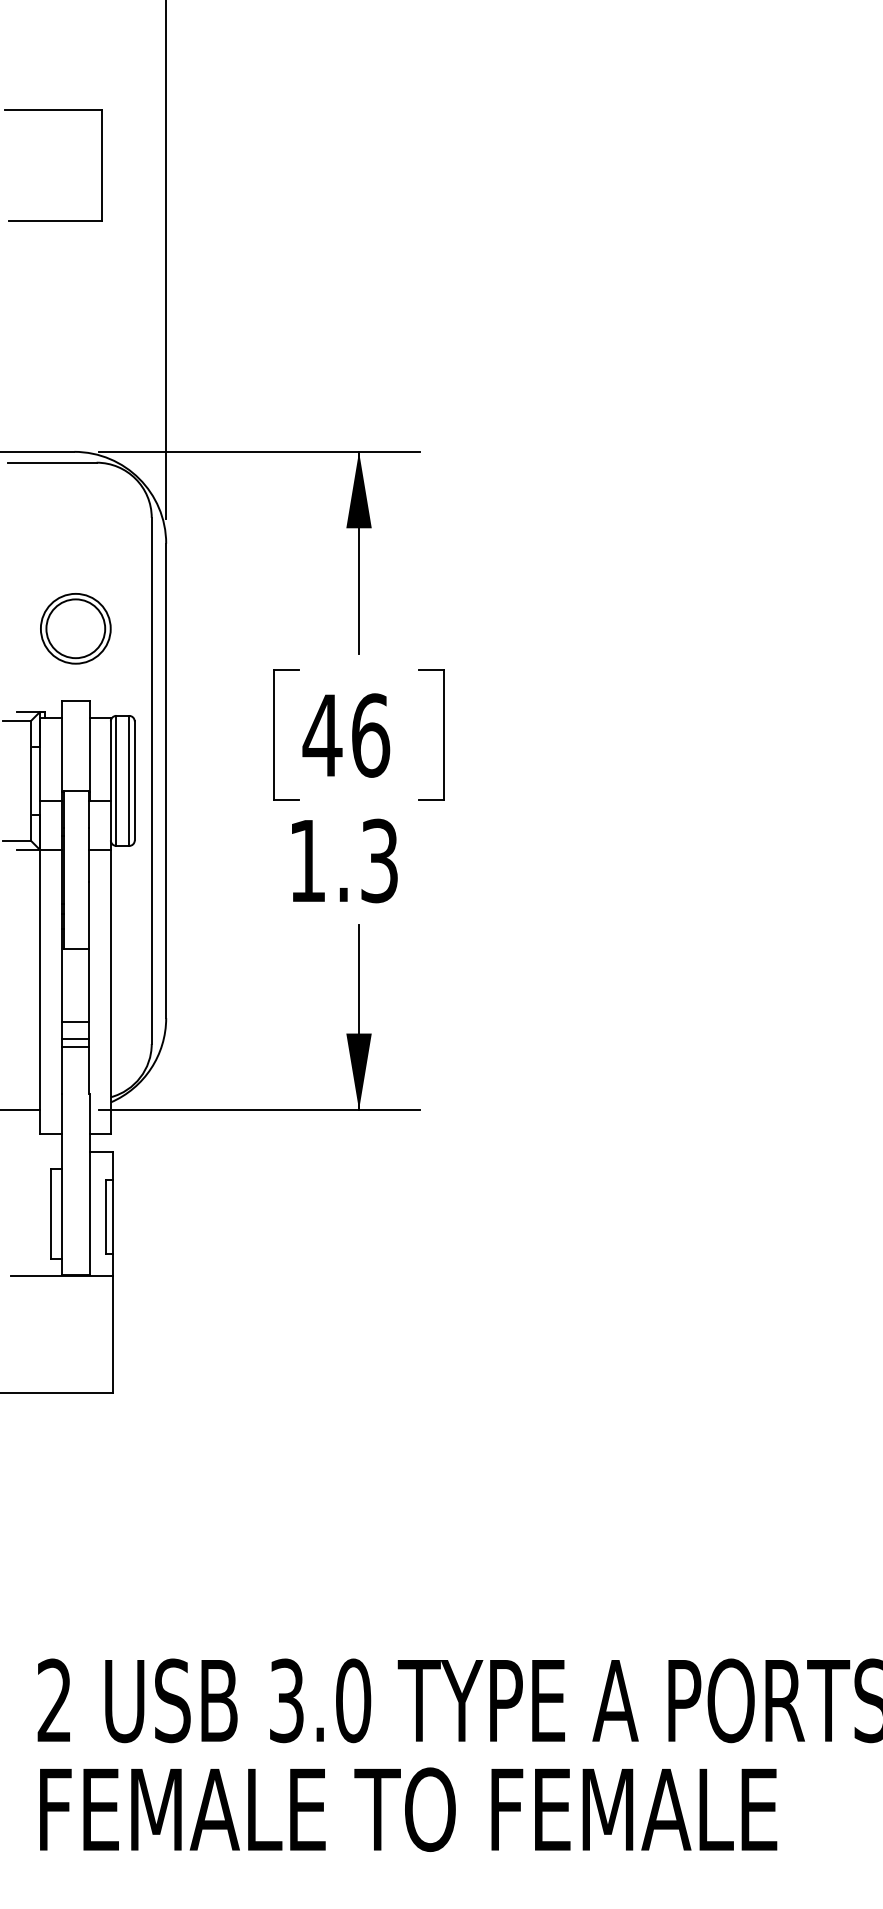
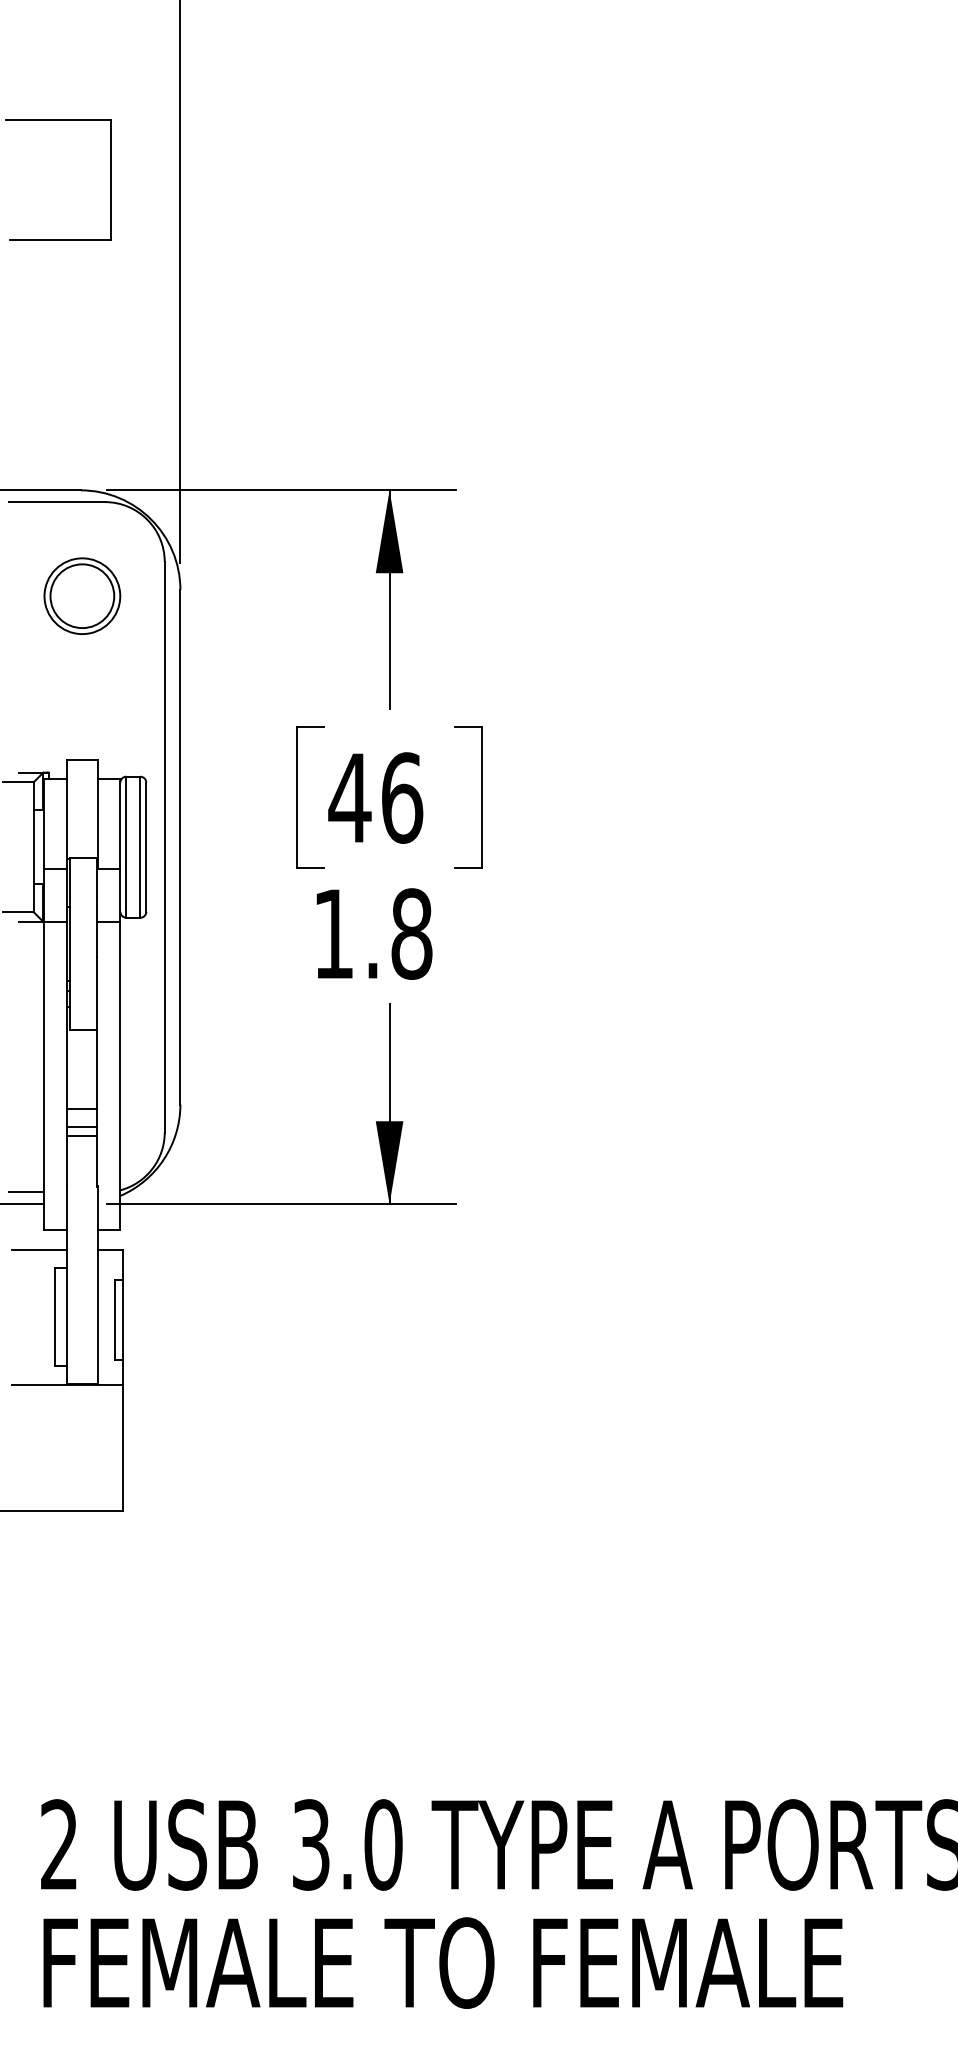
part: (75, 628) -> (82, 595), moved
text: (379, 860) -> (411, 933), 1.3 -> 1.8
line: (24, 1099) -> (26, 1192), added
line: (36, 1151) -> (39, 1249), added

